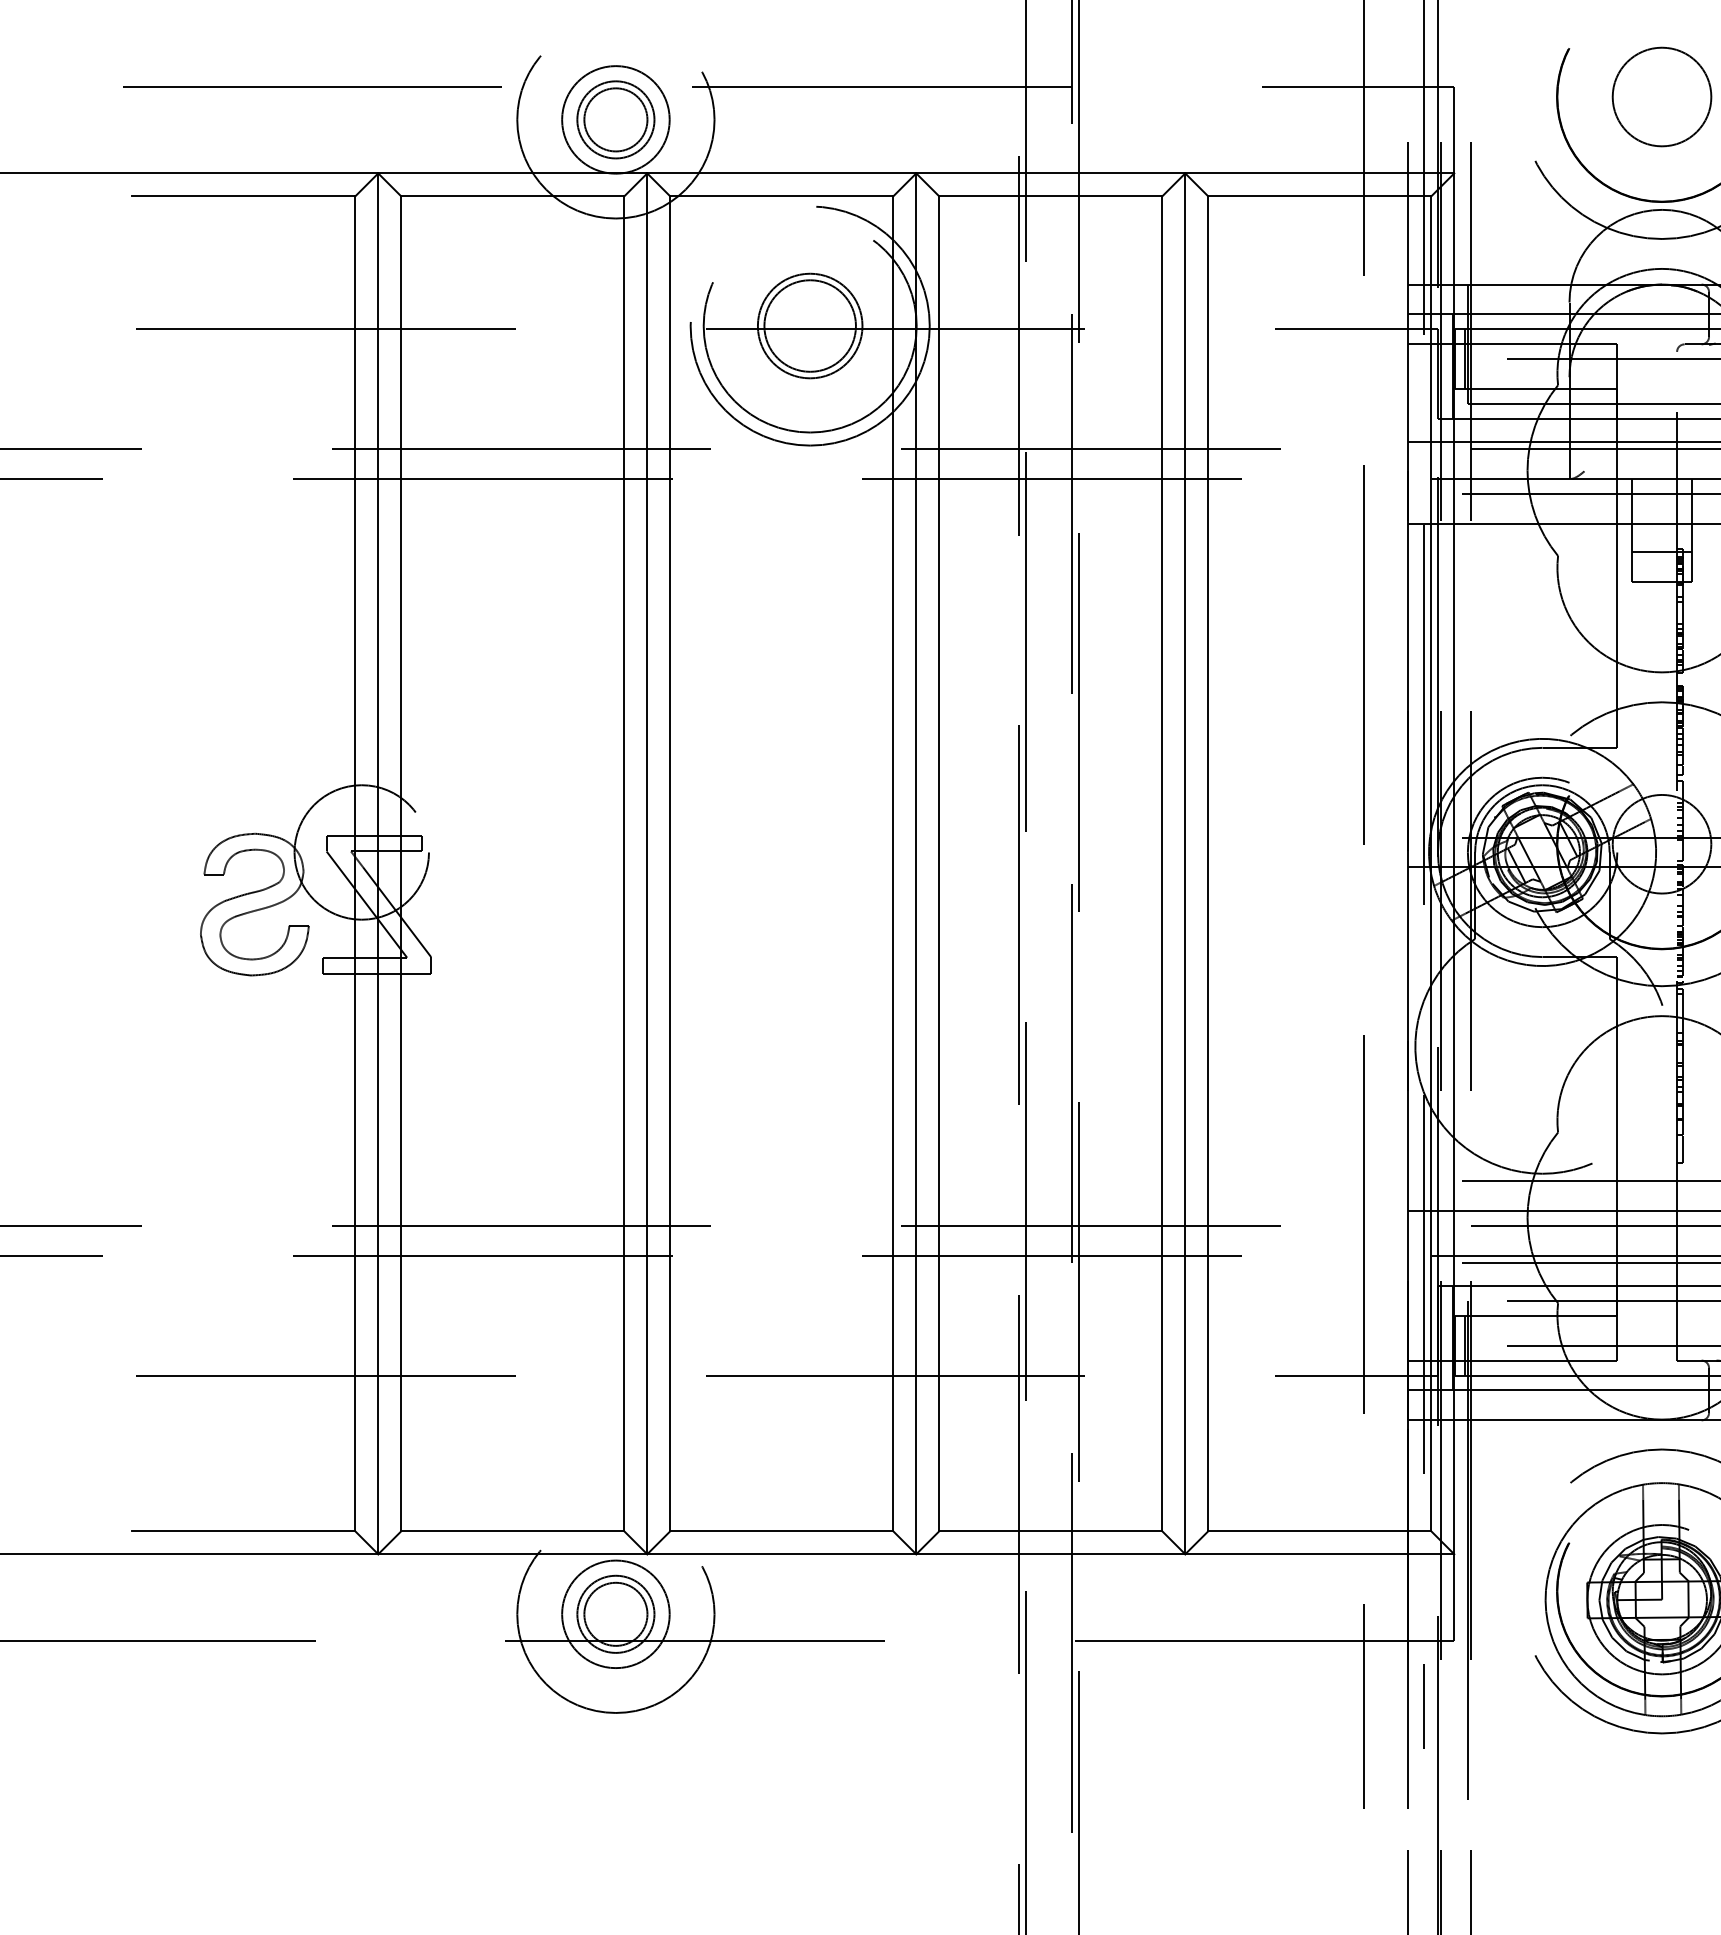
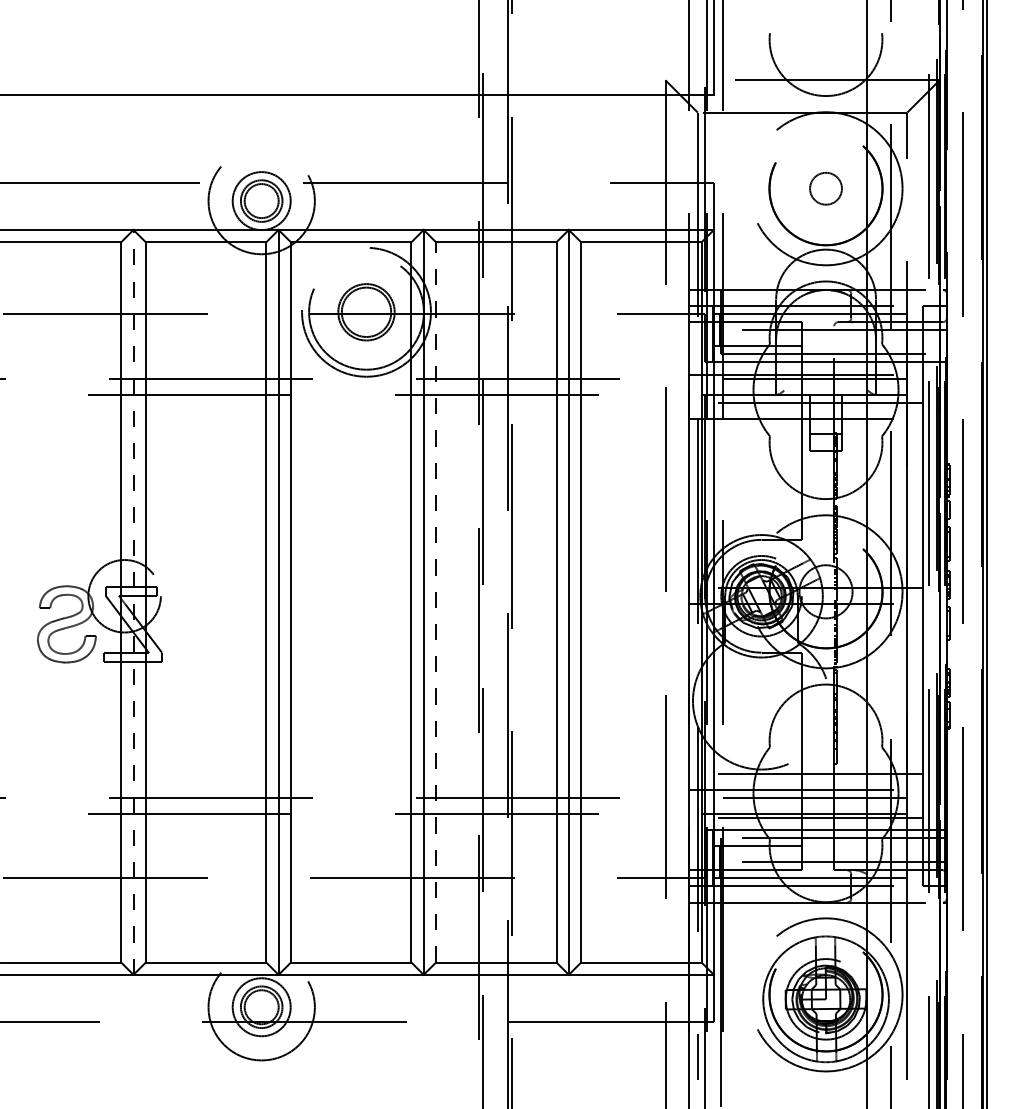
circle: (1661, 96) -> (825, 188), size x0.6
line: (378, 862) -> (133, 601), solid -> dashed
line: (939, 862) -> (436, 601), solid -> dashed

